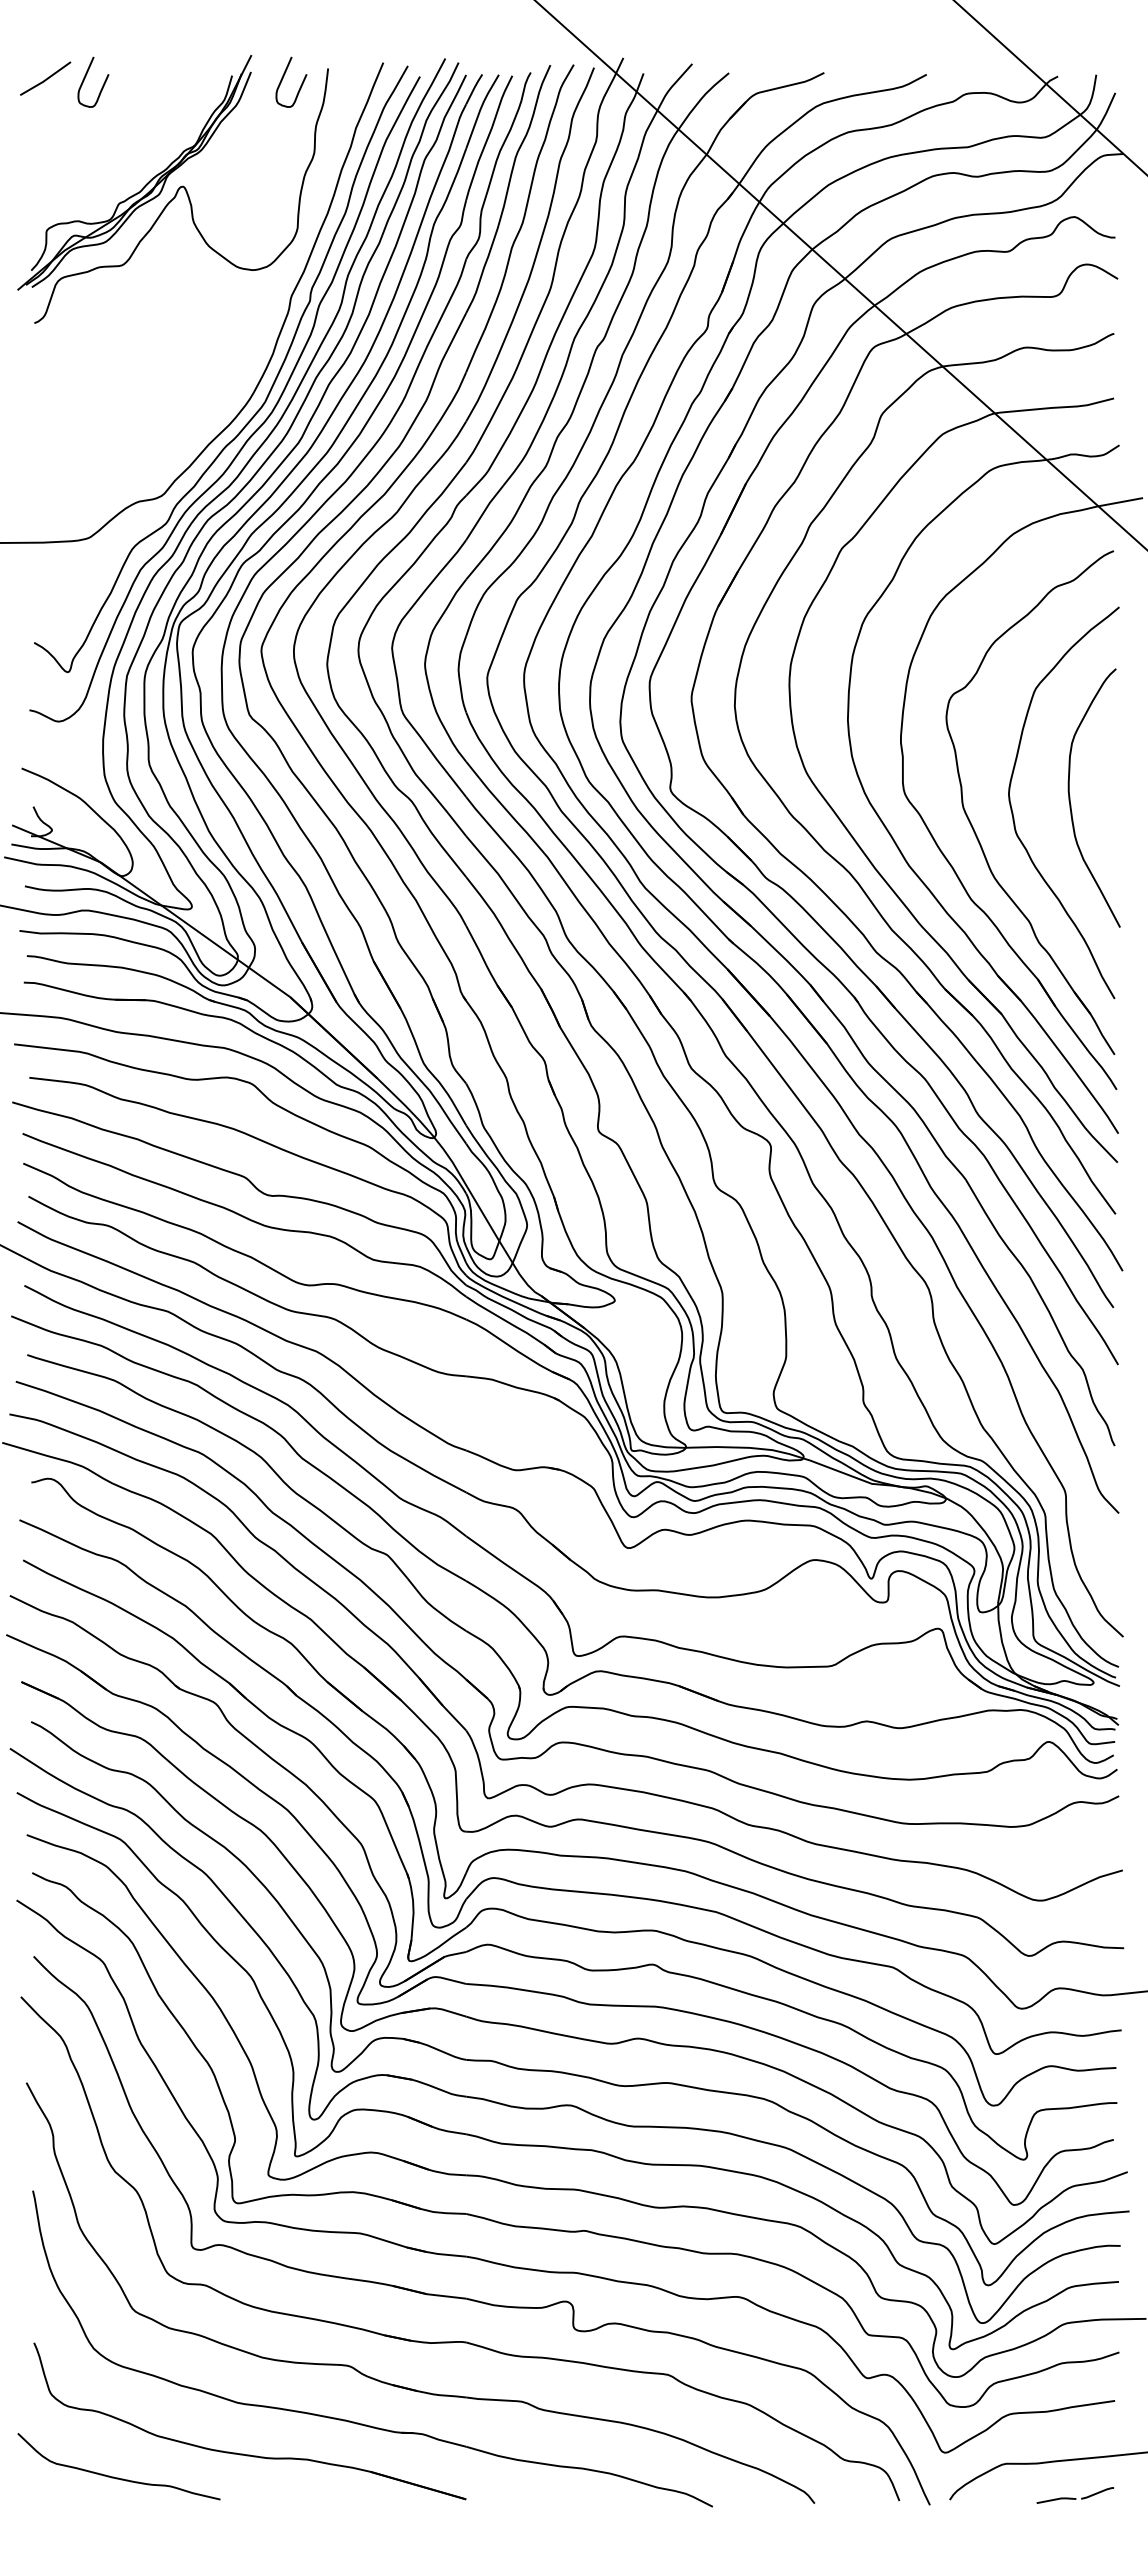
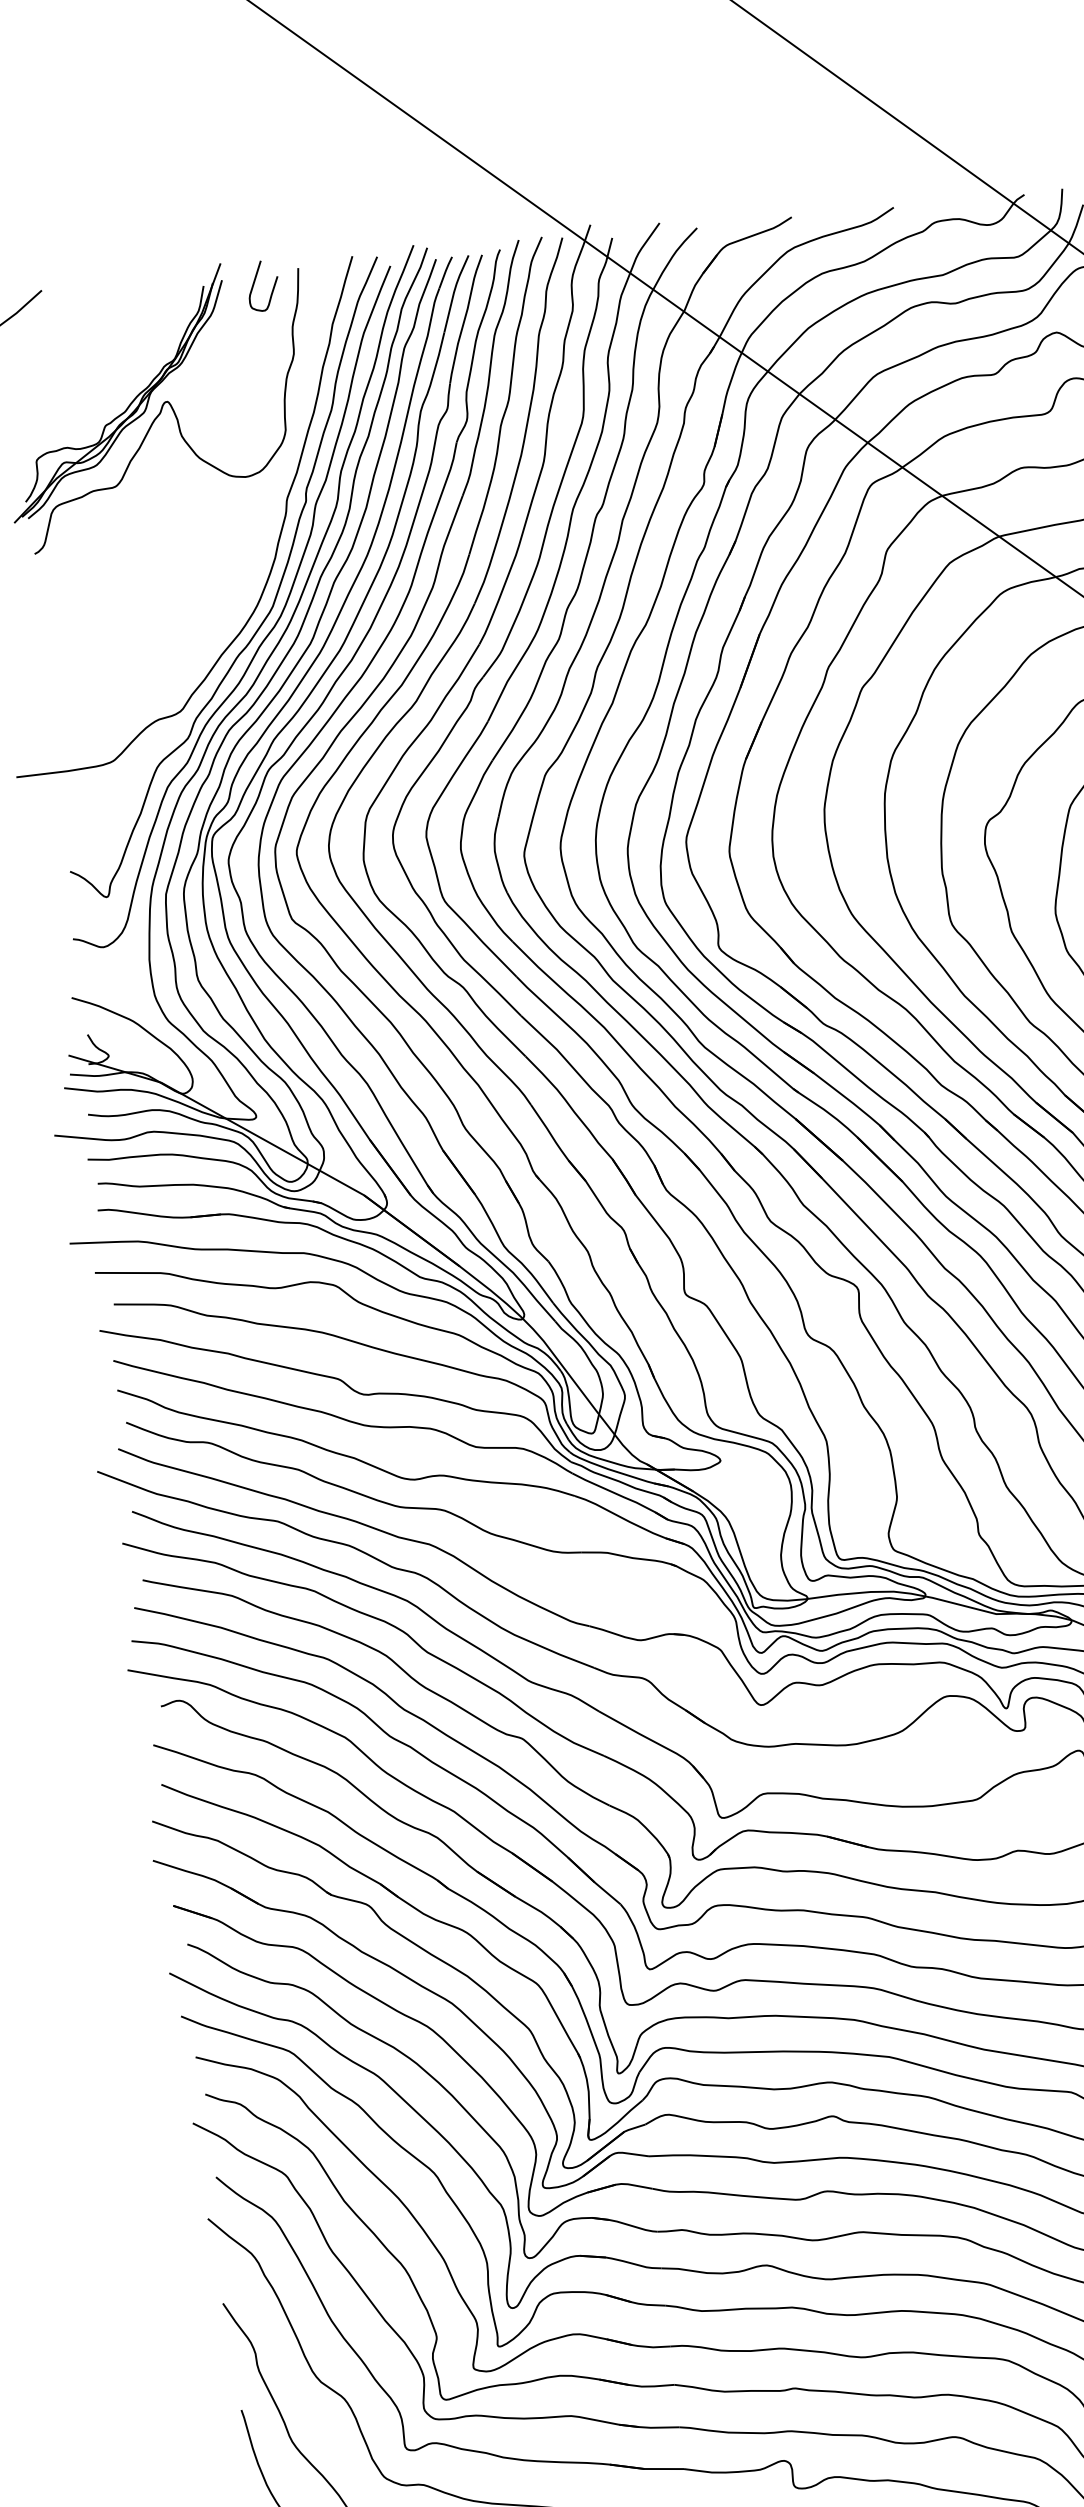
curve: (85, 78) -> (58, 305), removed

